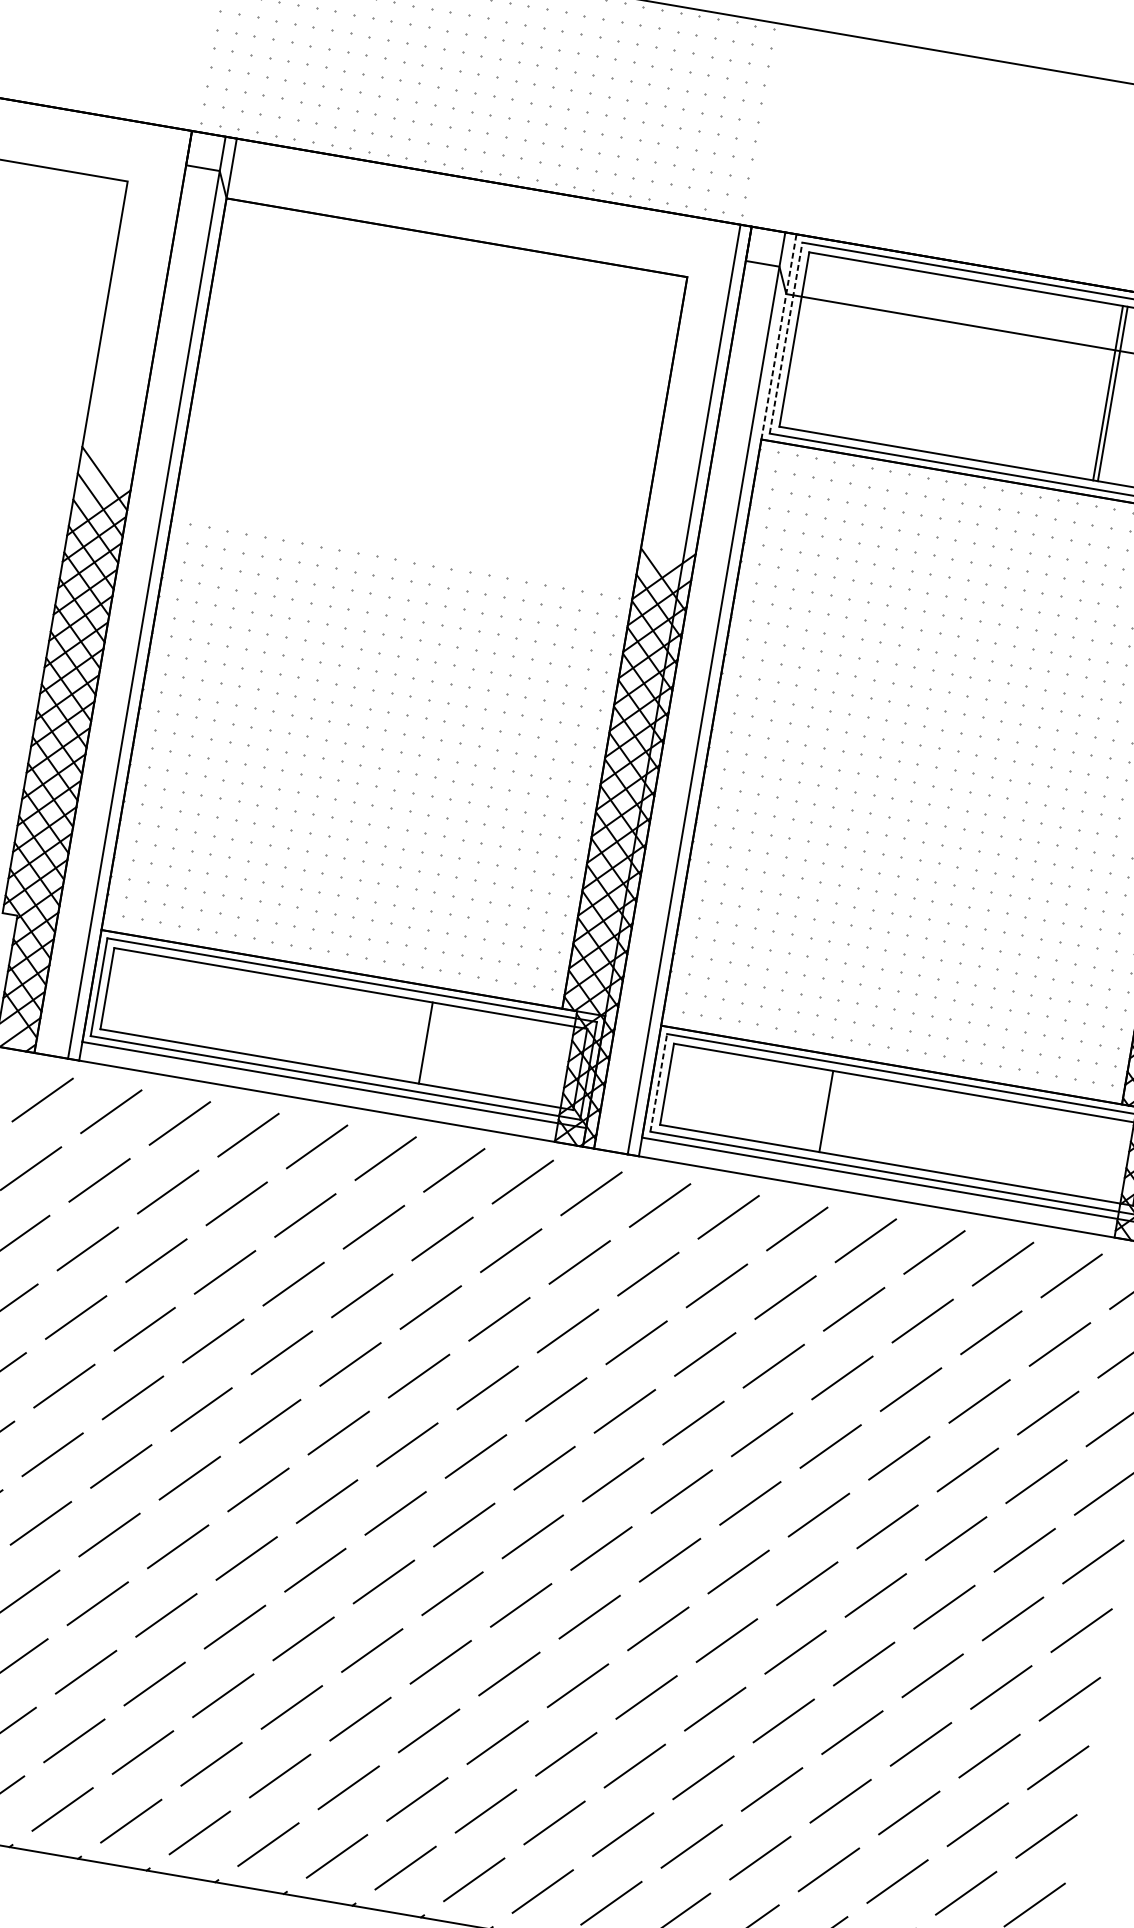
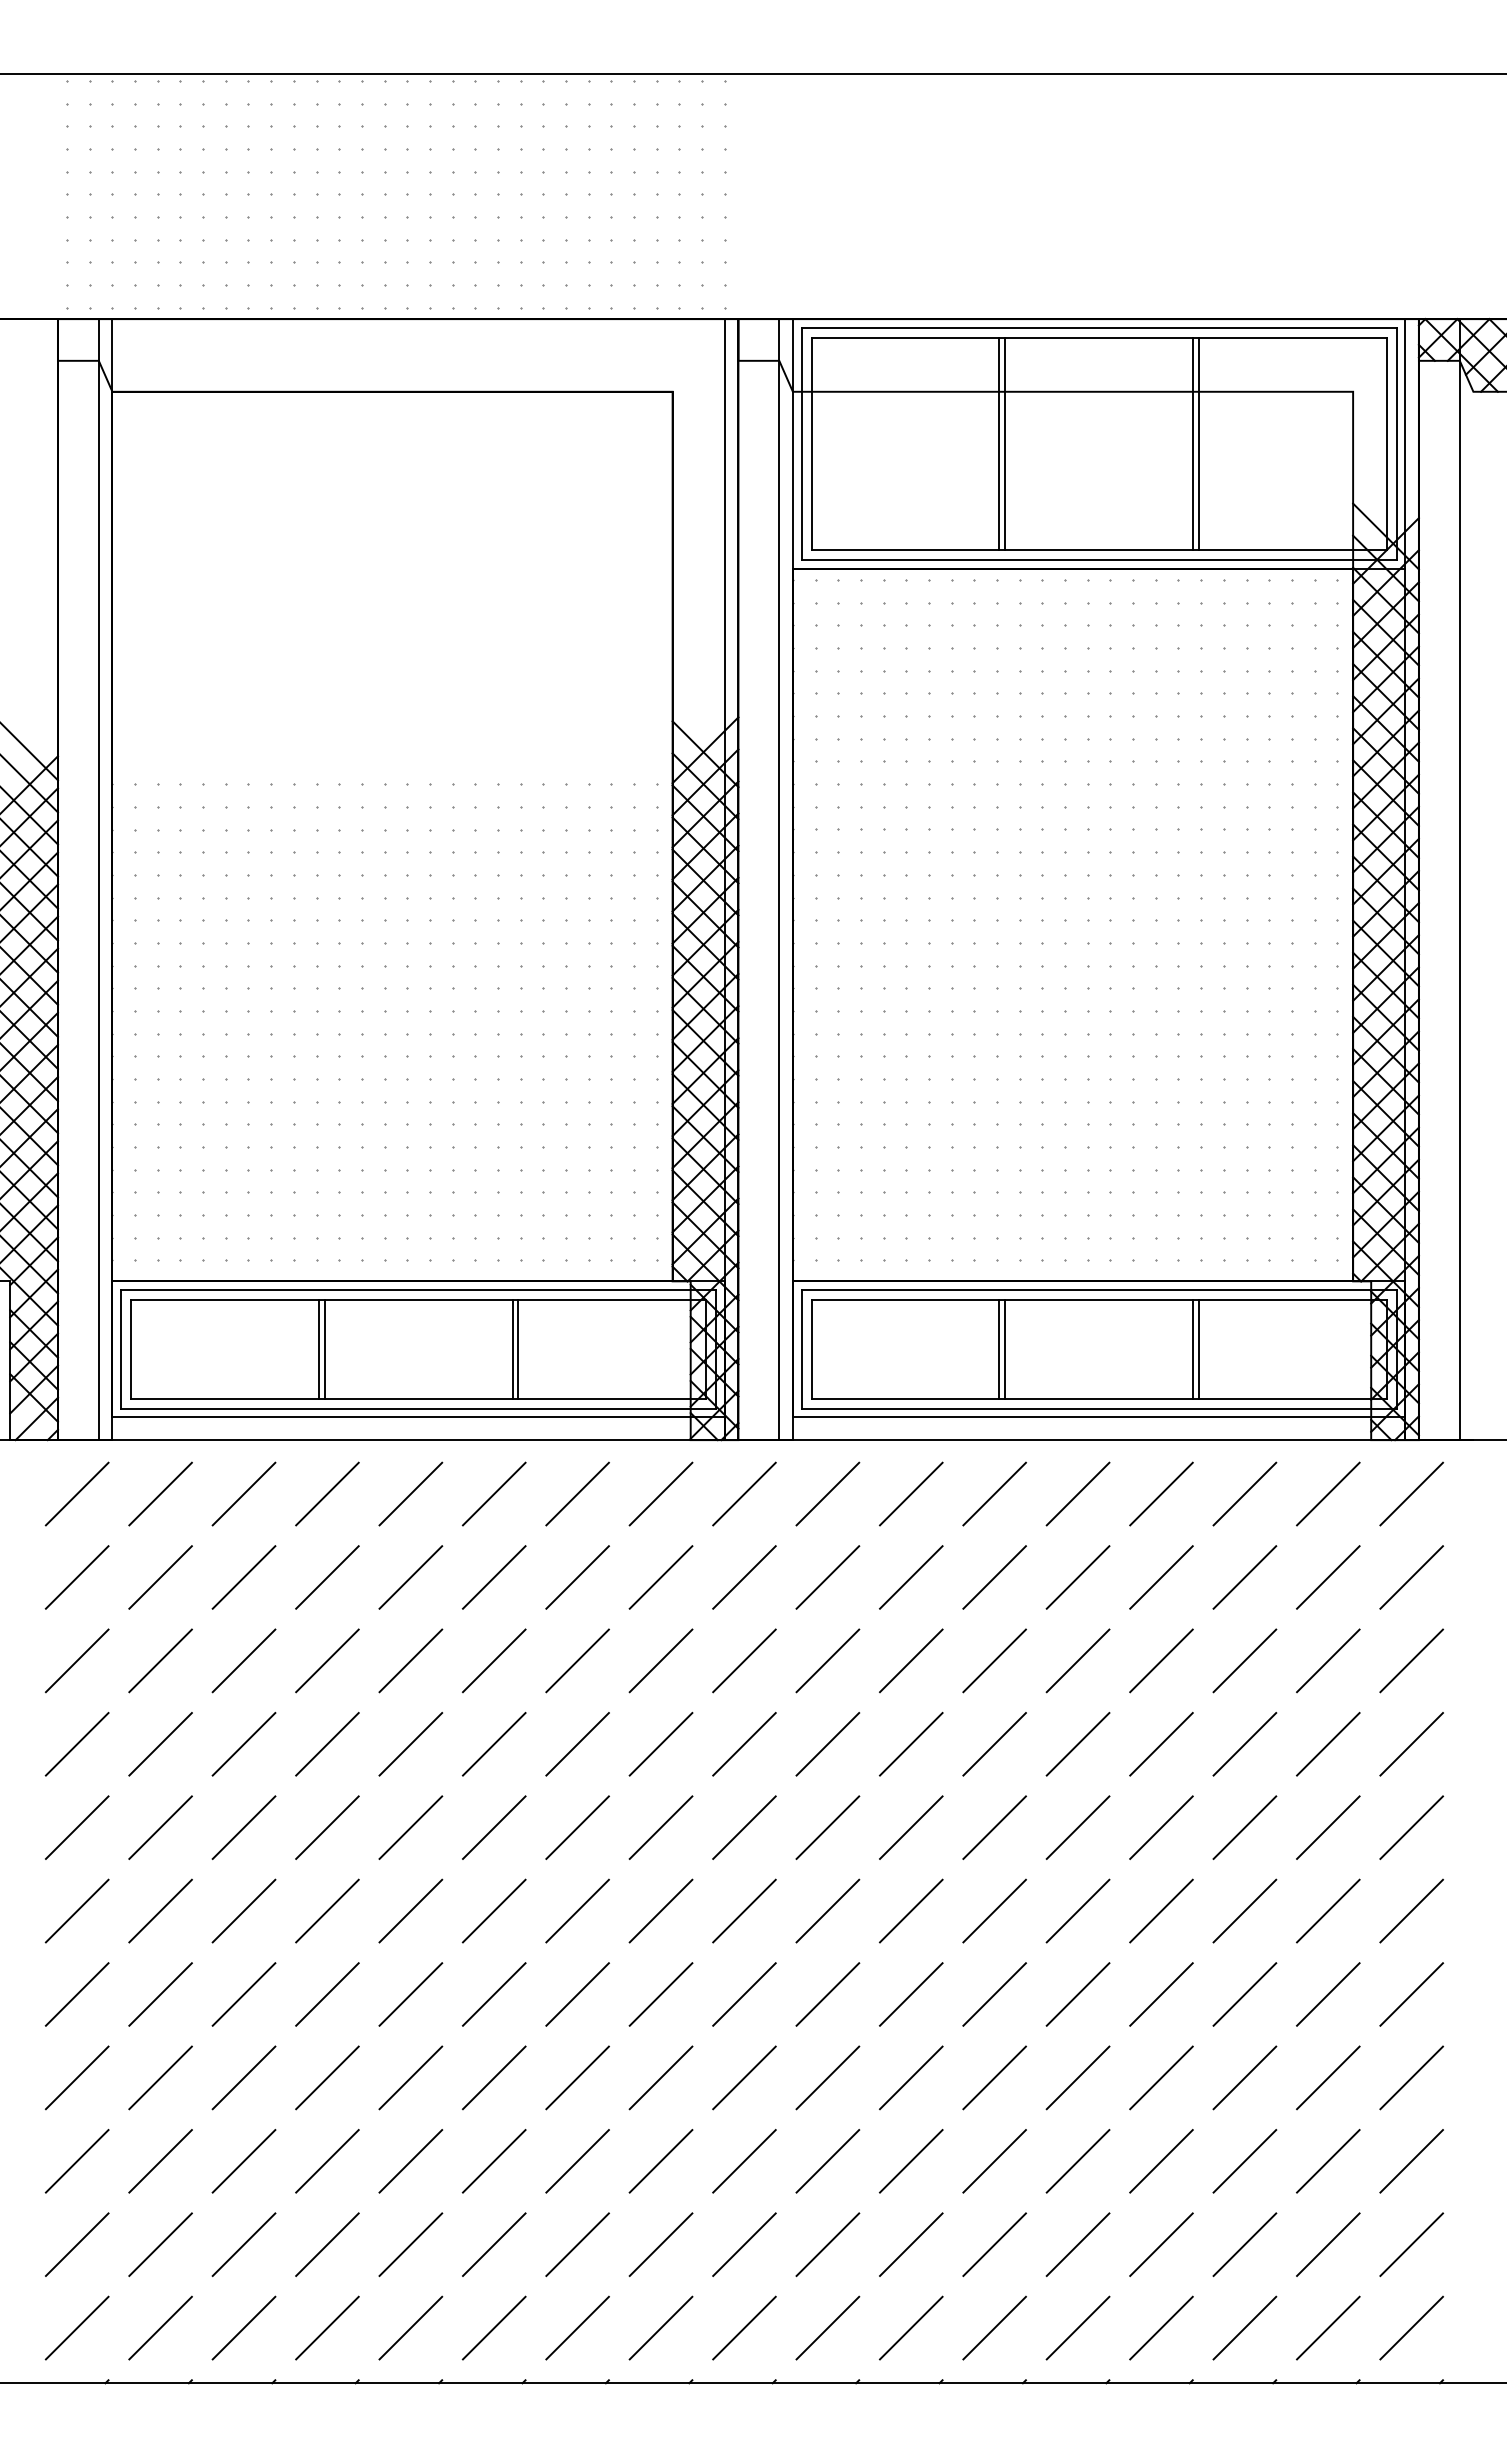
line: (778, 336) -> (792, 443), dashed -> solid
line: (786, 337) -> (801, 443), dashed -> solid
line: (948, 365) -> (999, 443), added
line: (953, 366) -> (1005, 443), added
line: (261, 1015) -> (318, 1349), added
line: (266, 1015) -> (324, 1349), added
line: (421, 1042) -> (512, 1349), added
line: (658, 1082) -> (801, 1348), dashed -> solid
line: (821, 1110) -> (999, 1349), added
line: (981, 1138) -> (1193, 1349), added
line: (985, 1138) -> (1198, 1349), added

